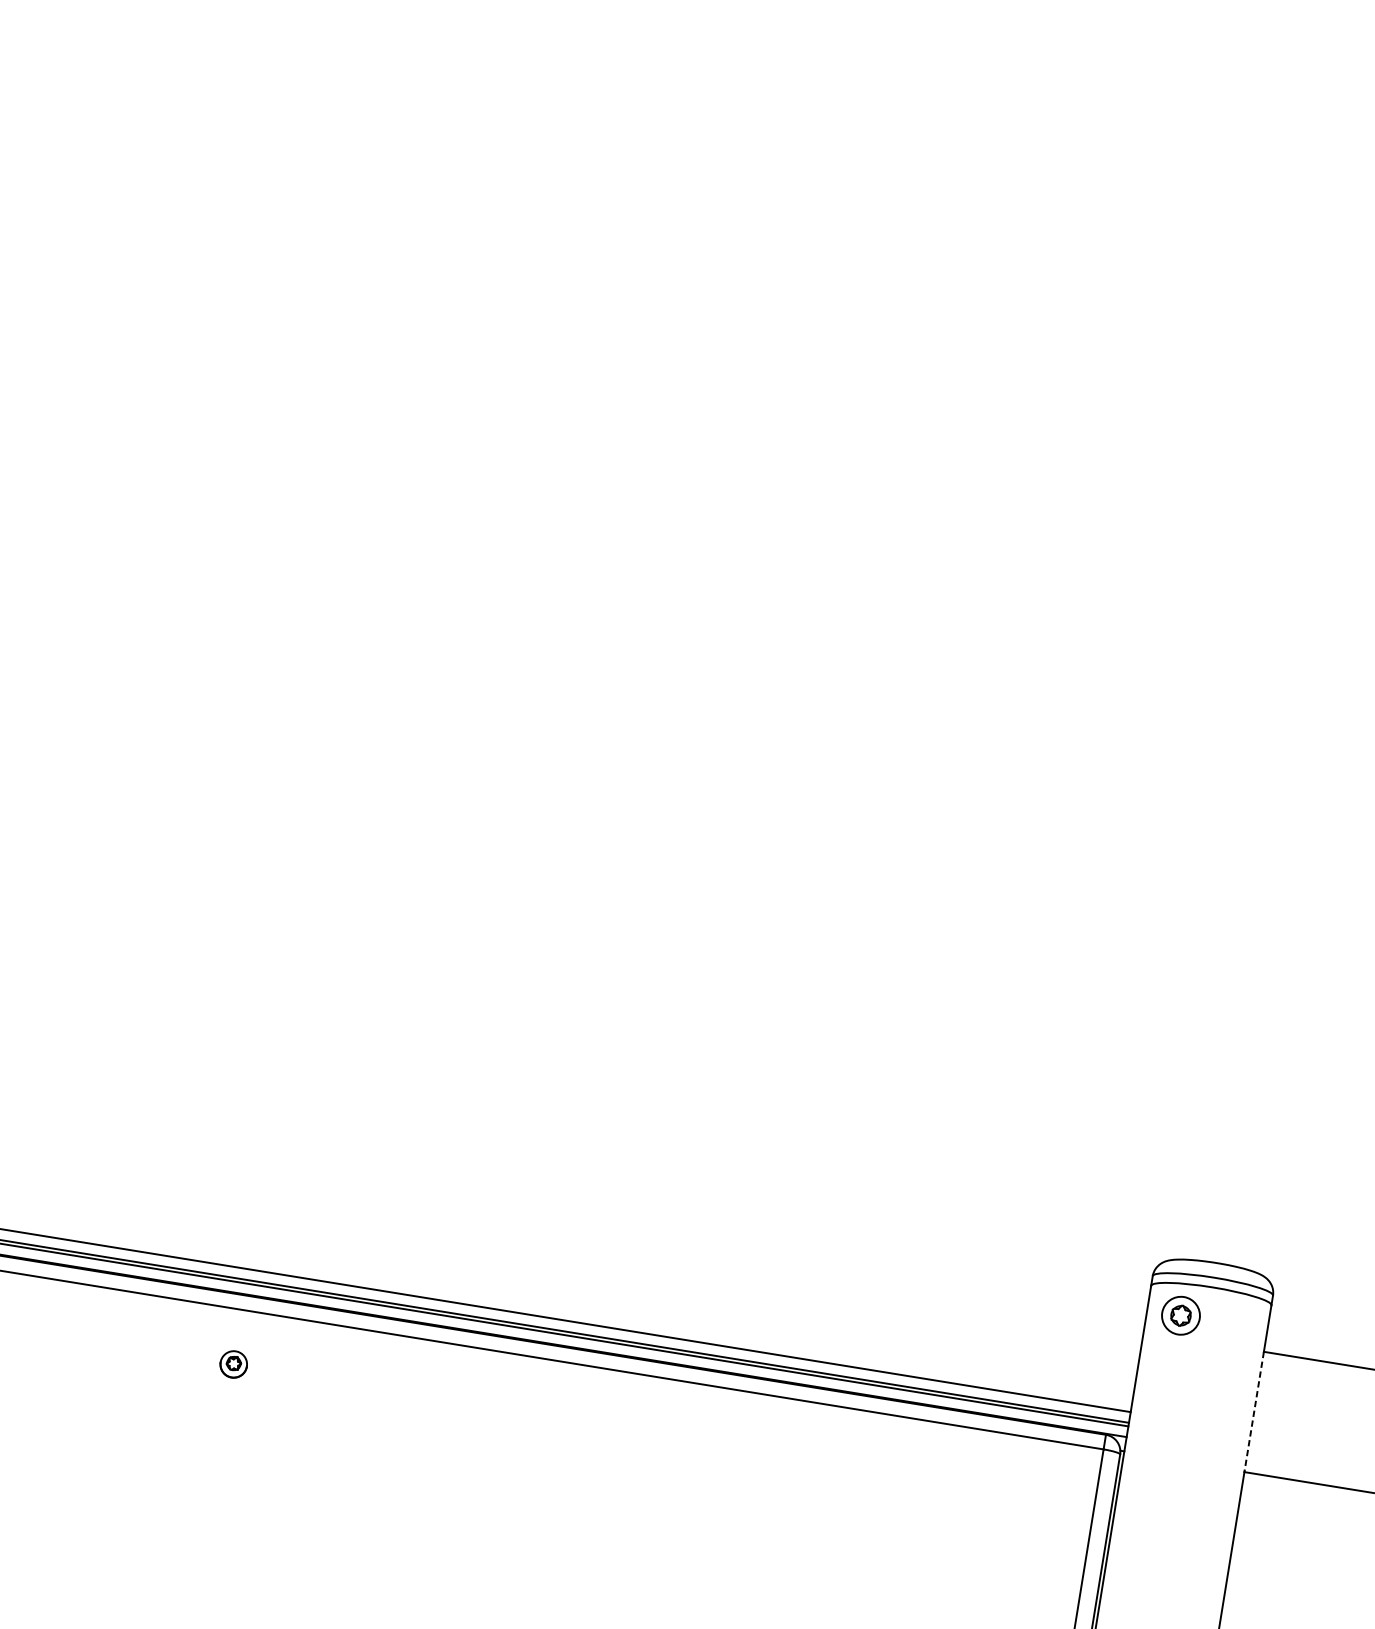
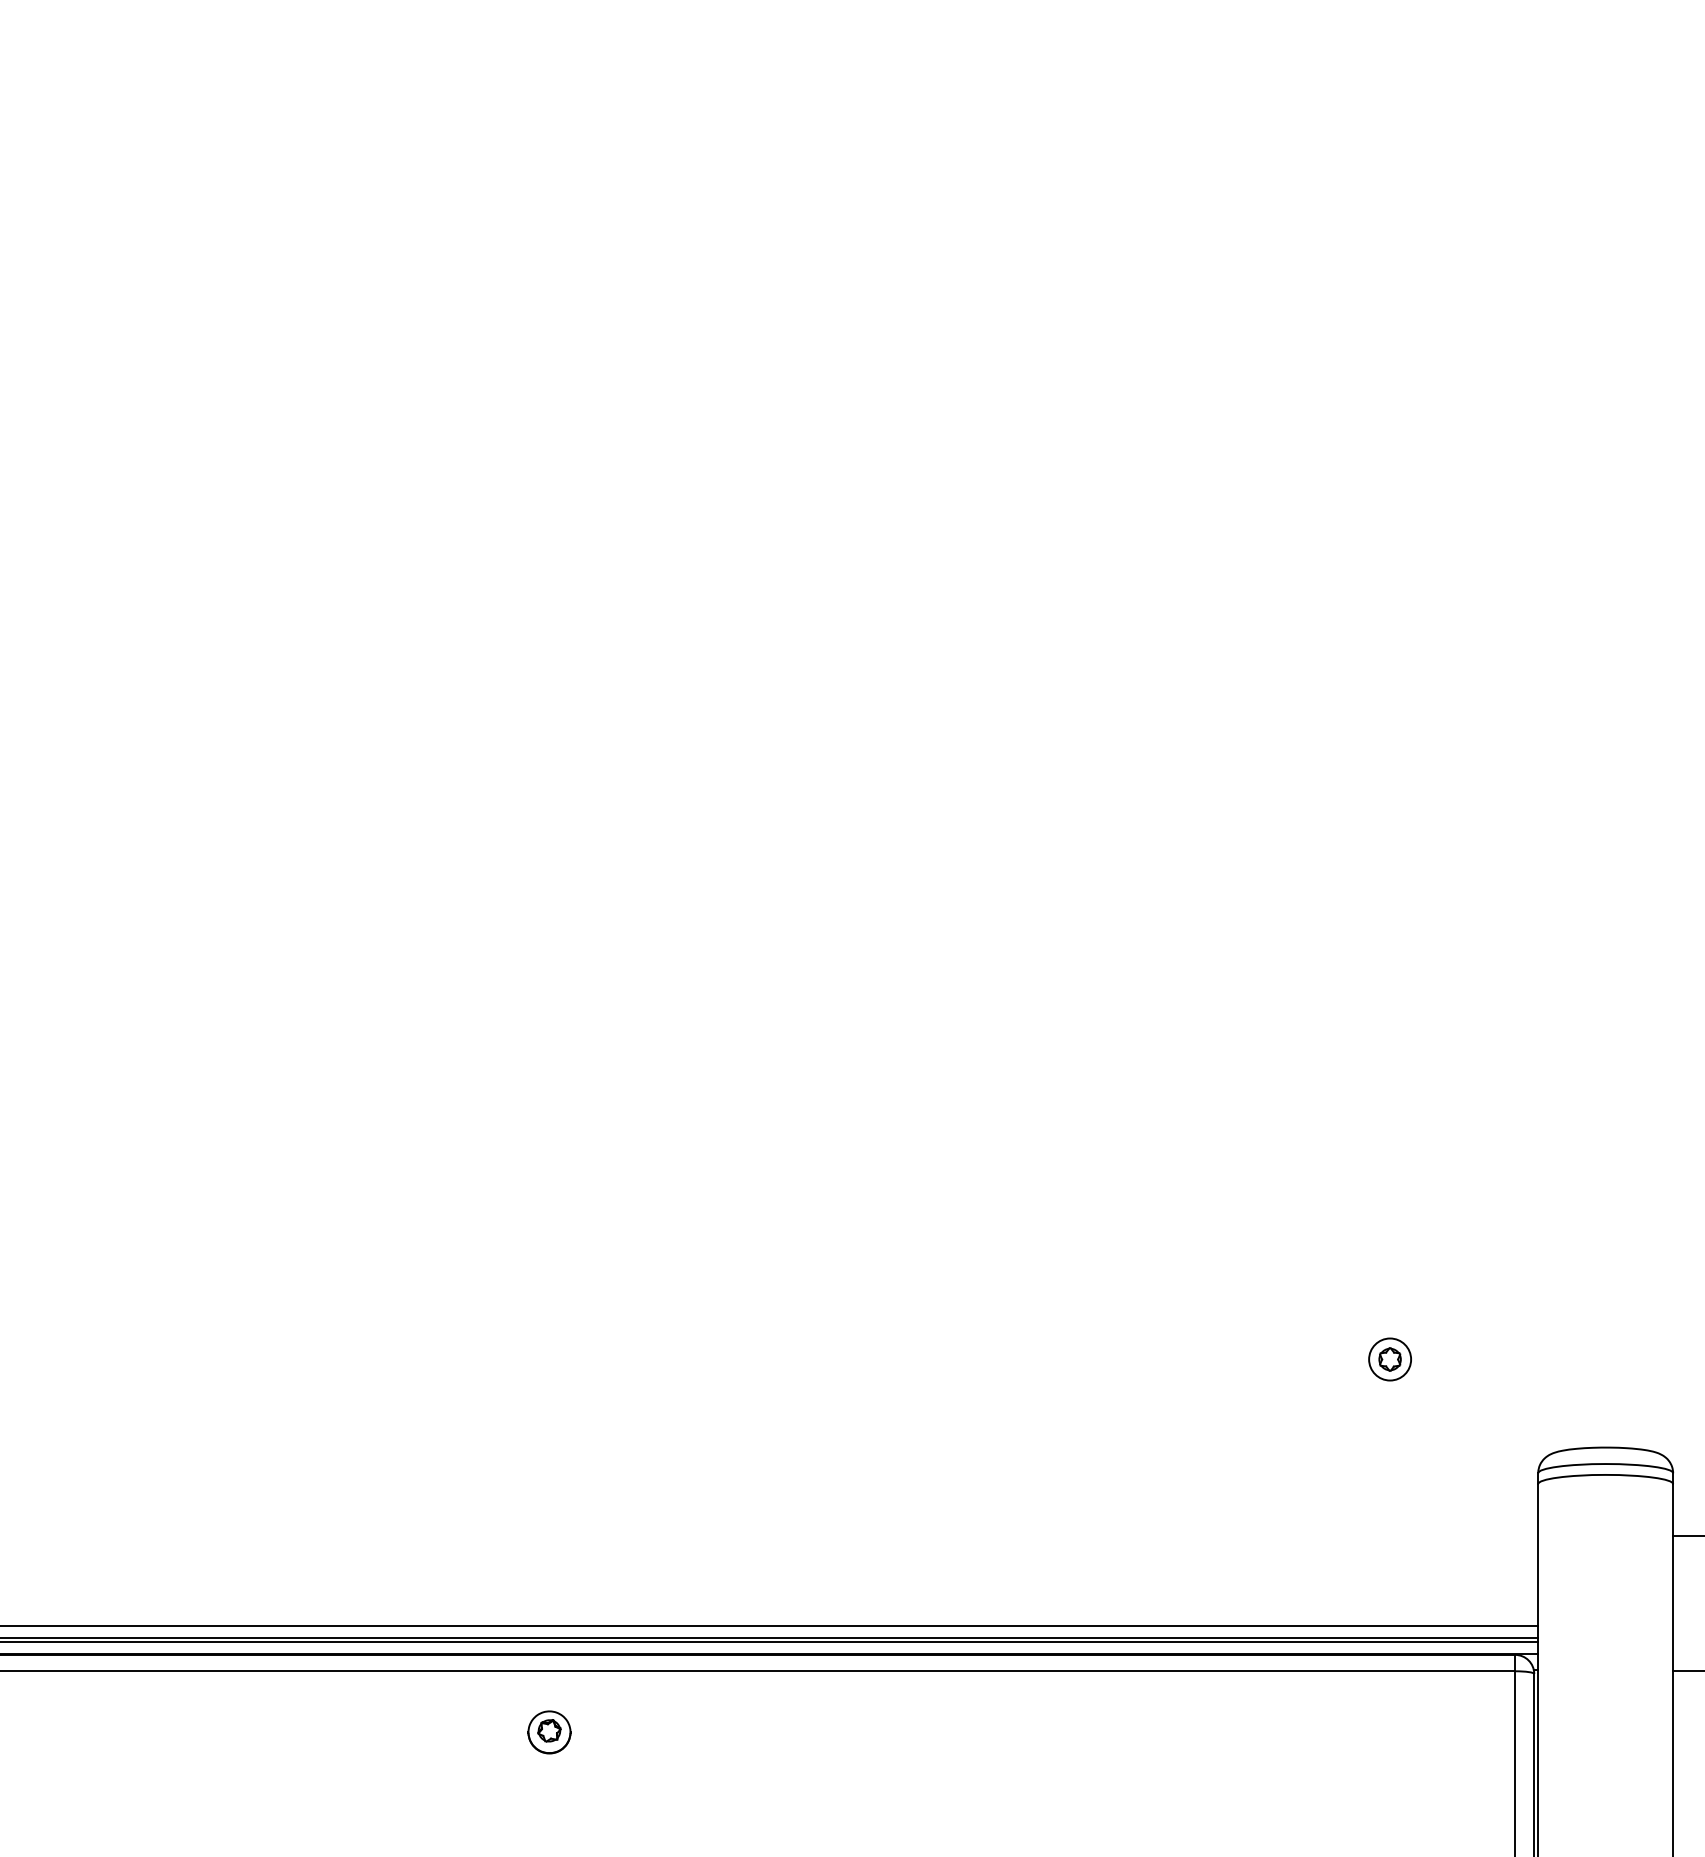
part: (1180, 1315) -> (1389, 1359), moved
part: (233, 1364) -> (549, 1732), size x1.43
line: (1254, 1411) -> (1673, 1603), dashed -> solid

